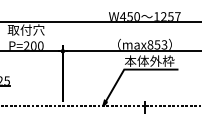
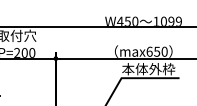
text: (170, 16) -> (171, 21), 1257 -> 1099
text: (157, 44) -> (157, 51), max853 -> max650

